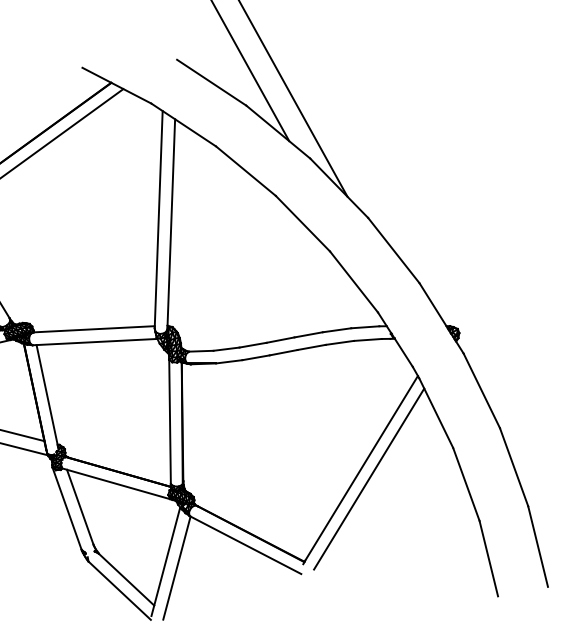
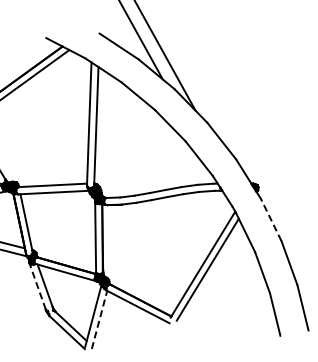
line: (482, 389) -> (271, 219), solid -> dashed
line: (66, 508) -> (37, 286), solid -> dashed
line: (176, 567) -> (99, 319), solid -> dashed

